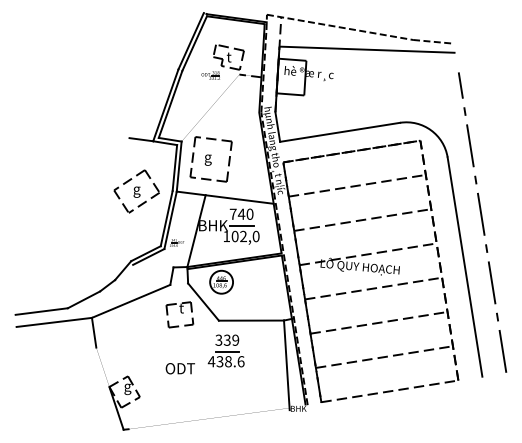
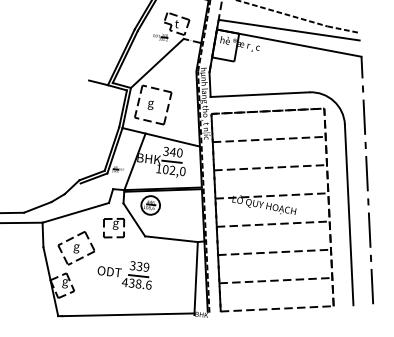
line: (368, 65) -> (289, 43), added
line: (210, 107) -> (157, 62), added
part: (136, 191) -> (76, 248), moved
text: (232, 213) -> (165, 150), 740 -> 340
text: (181, 309) -> (115, 223), t -> g
part: (225, 350) -> (137, 274), moved
line: (102, 366) -> (46, 263), added
line: (208, 418) -> (127, 314), added

